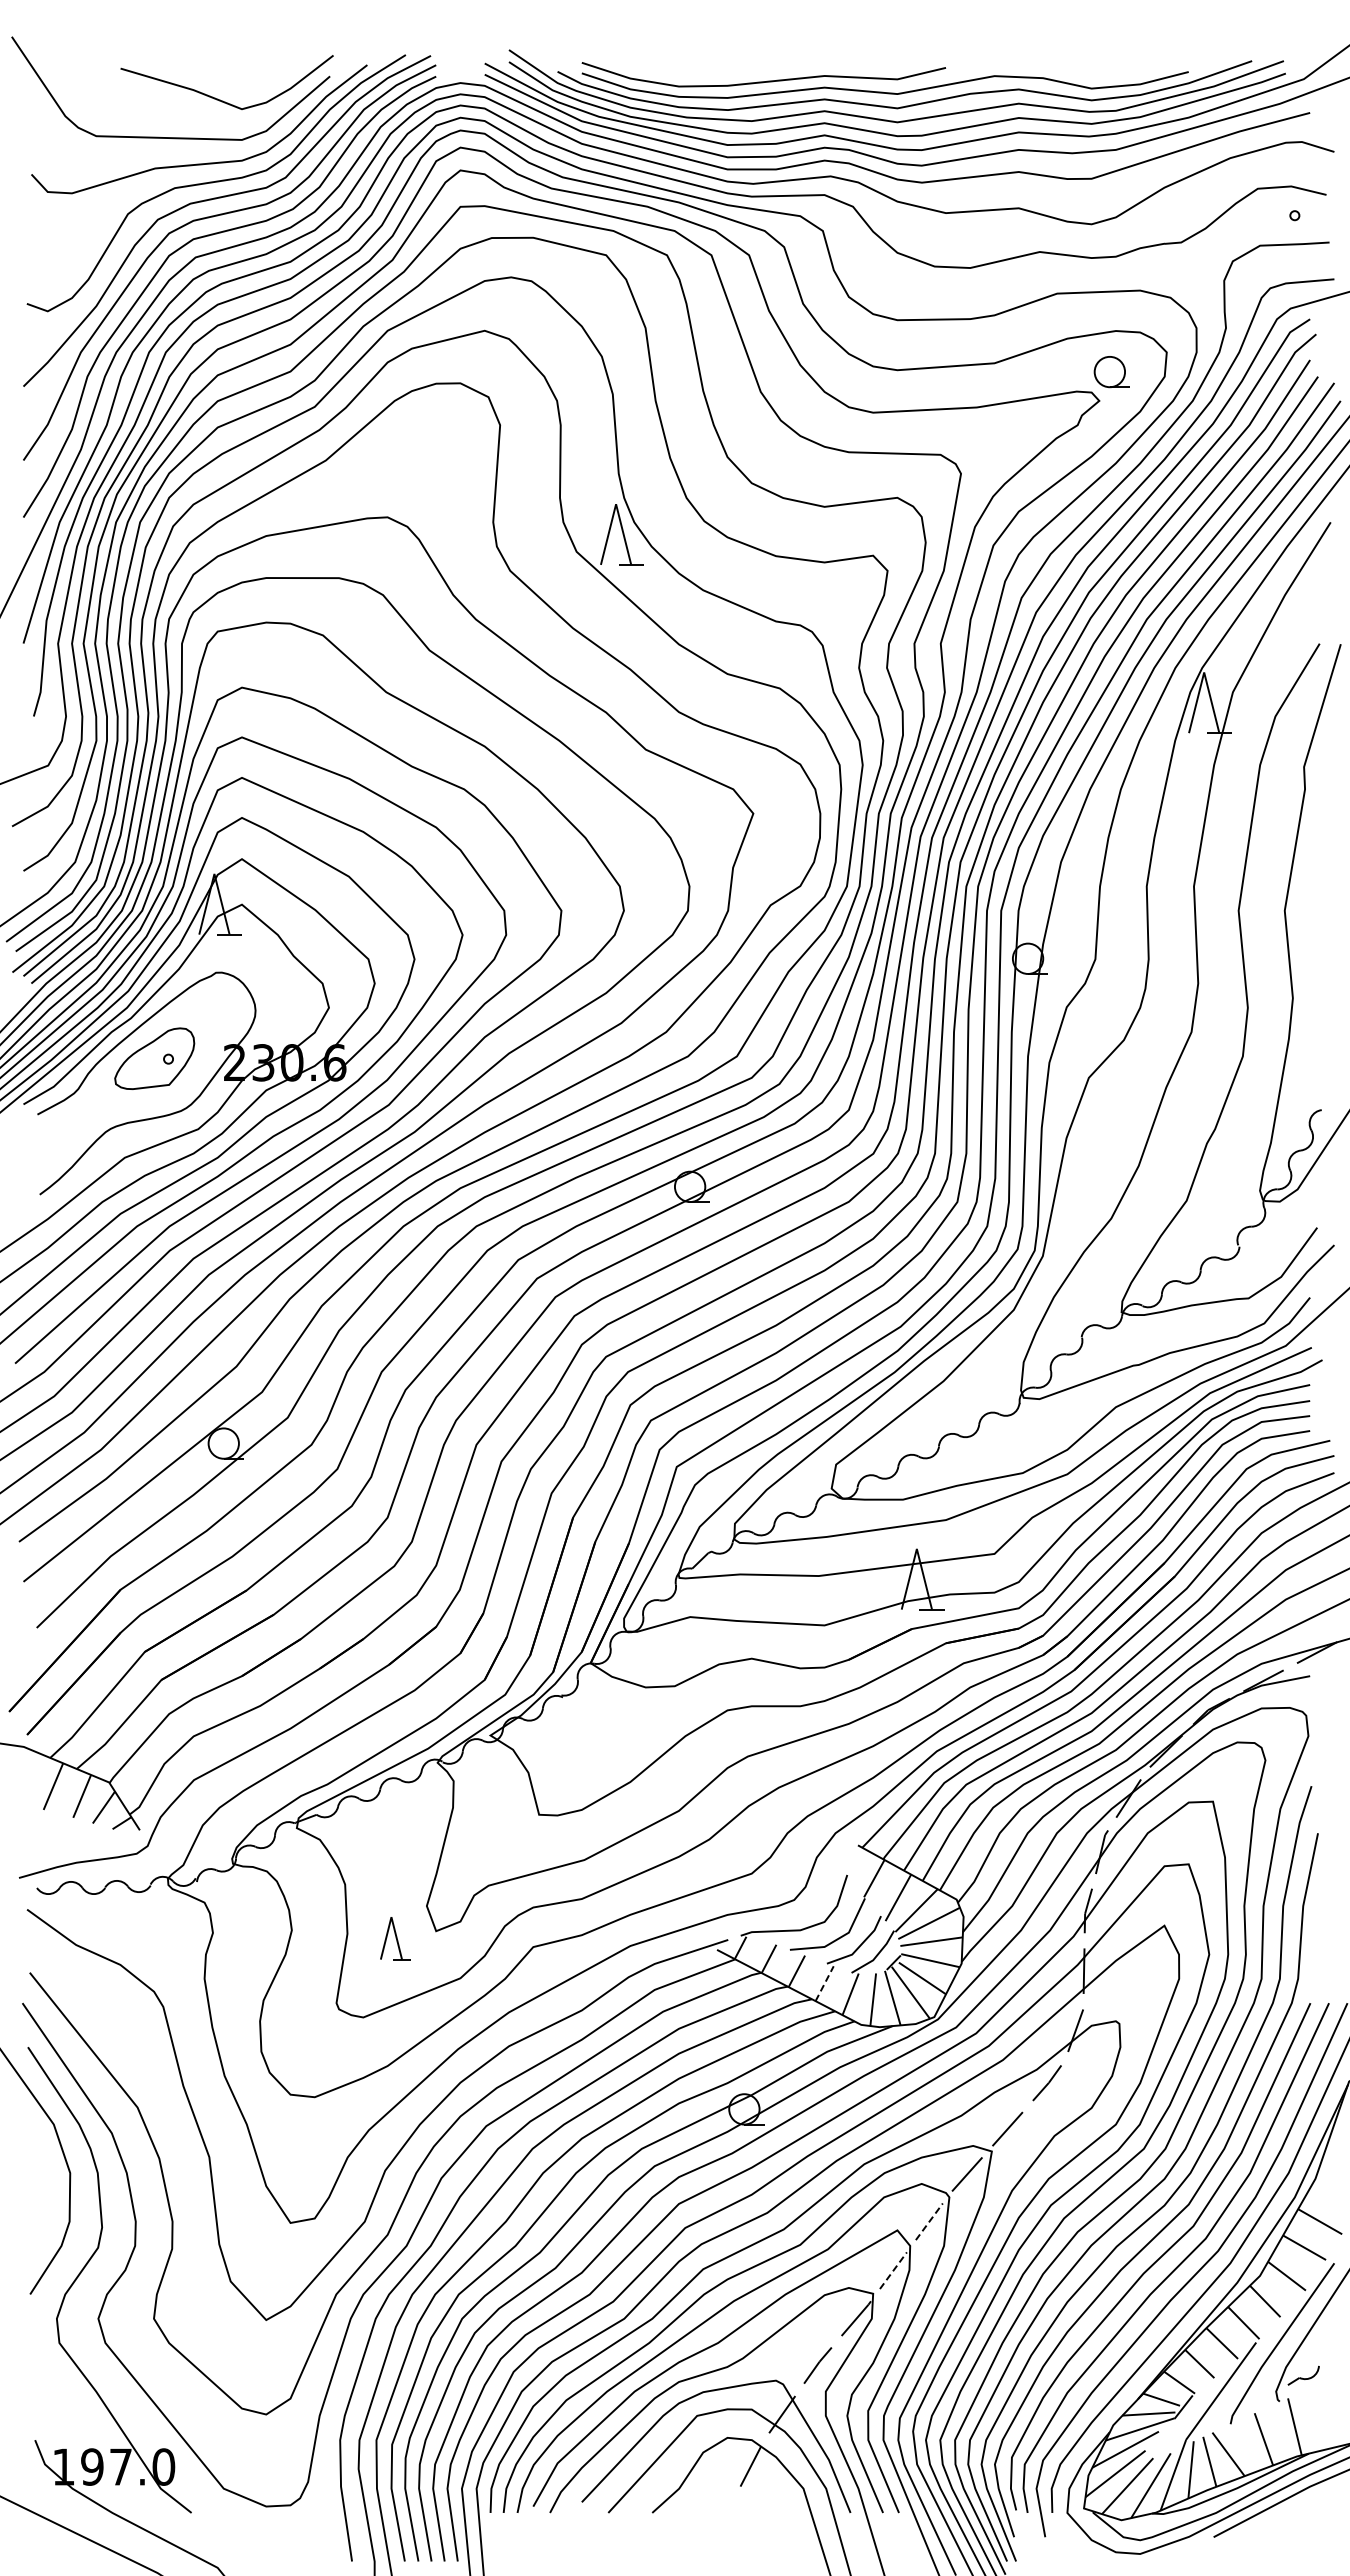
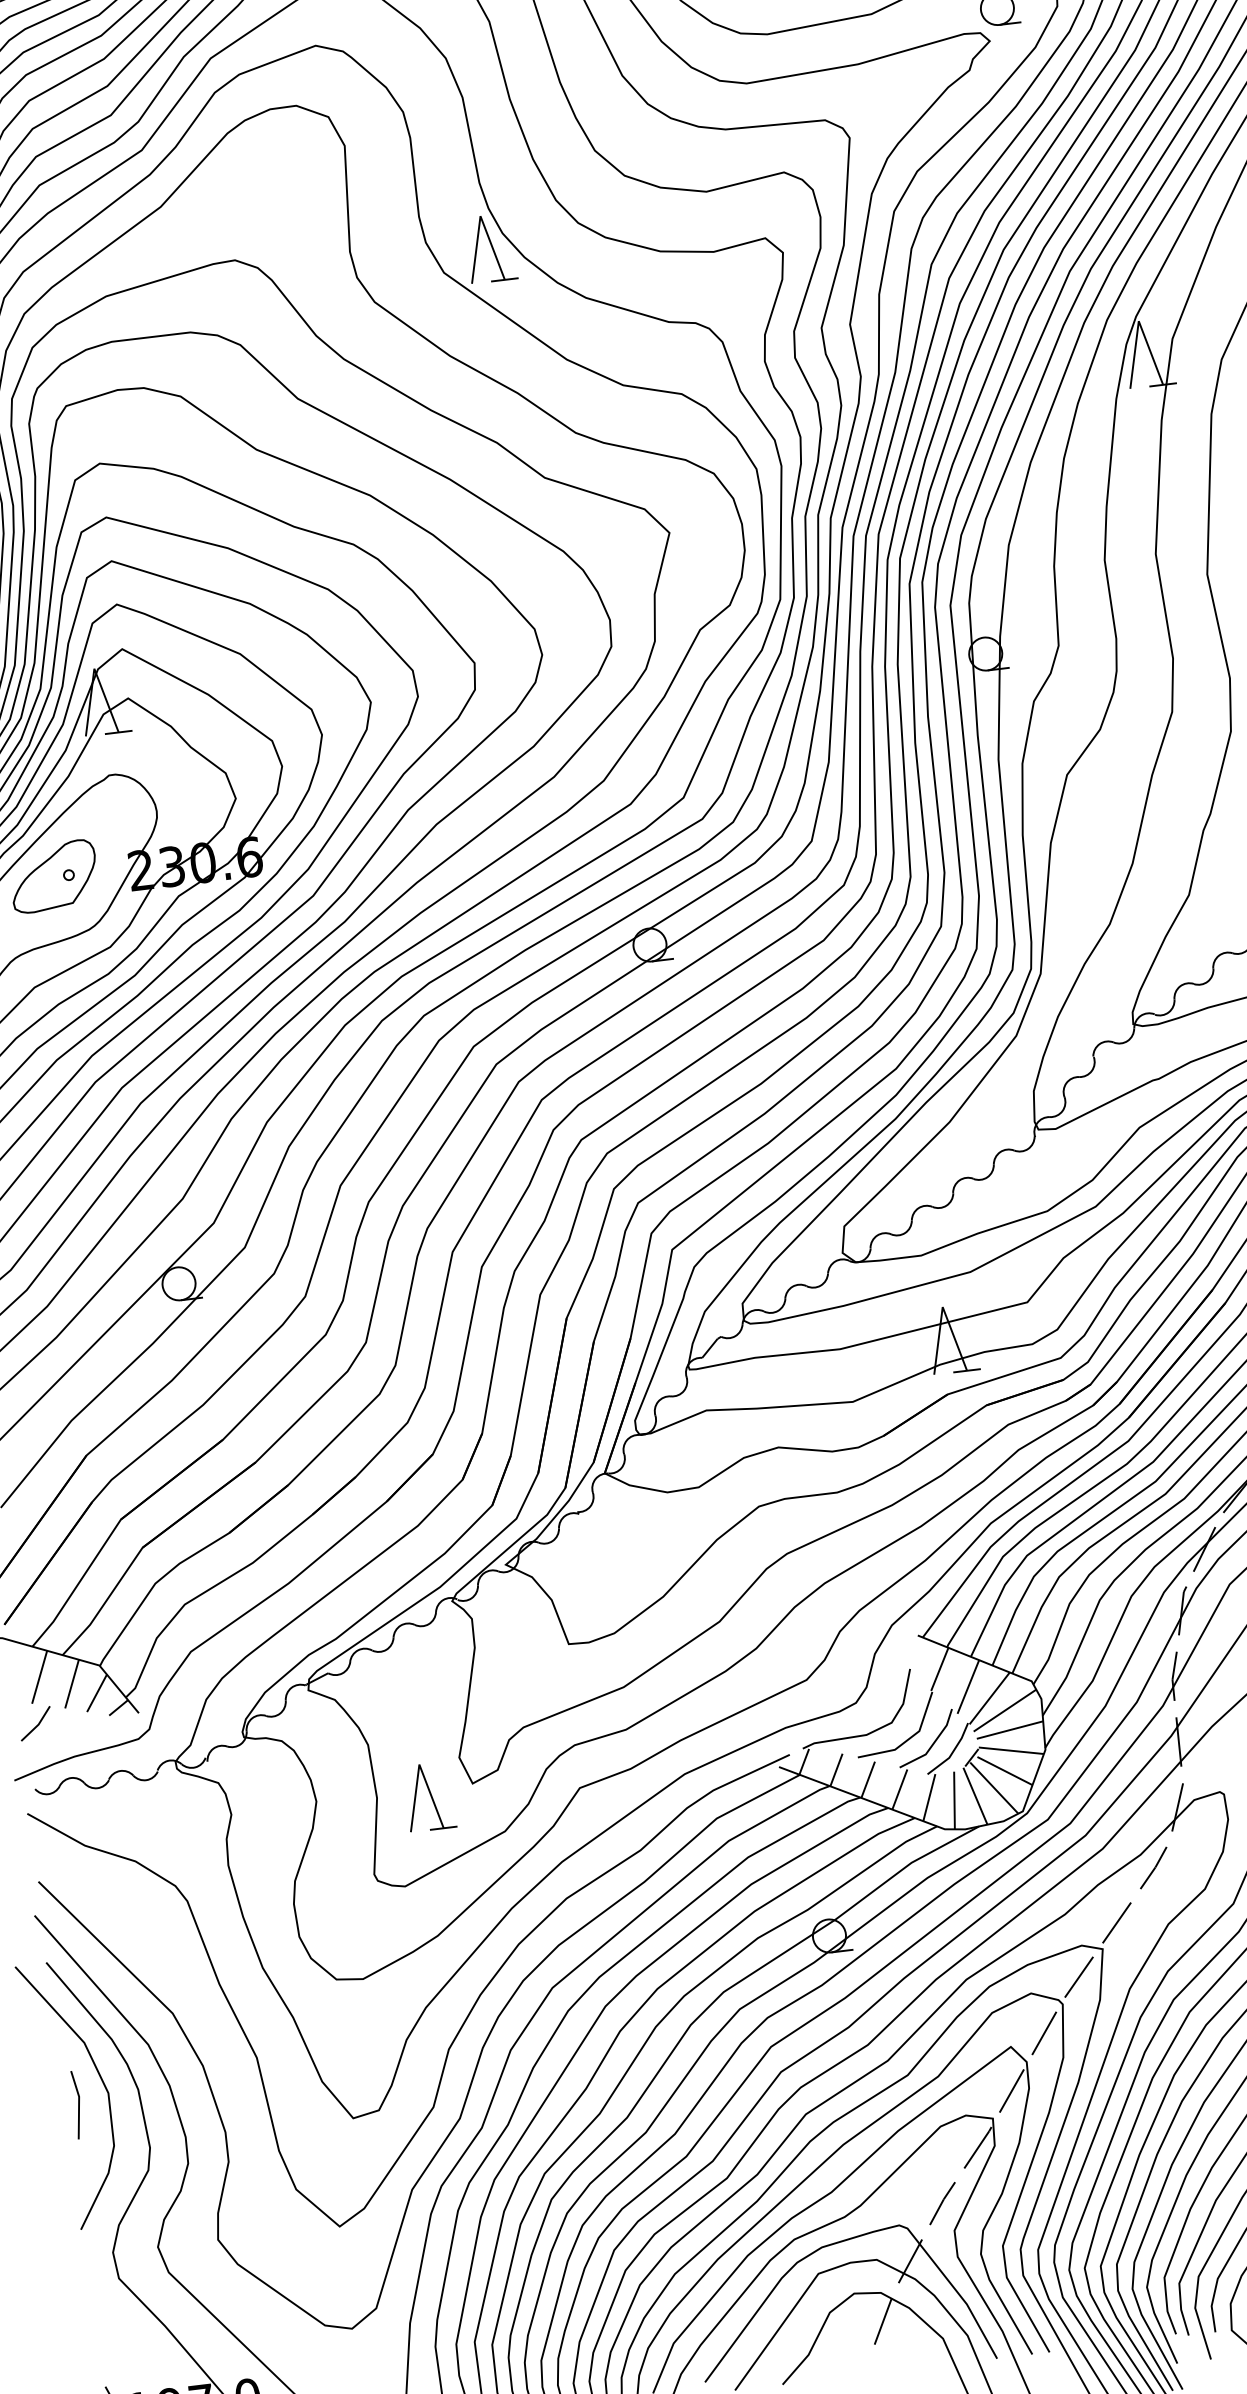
line: (45, 1829) -> (36, 1724), added
part: (395, 1938) -> (429, 1796), size x1.43
line: (824, 1983) -> (899, 1789), dashed -> solid
line: (41, 2179) -> (78, 2103), added
line: (929, 2221) -> (1044, 2033), dashed -> solid
line: (893, 2270) -> (1011, 2090), dashed -> solid

